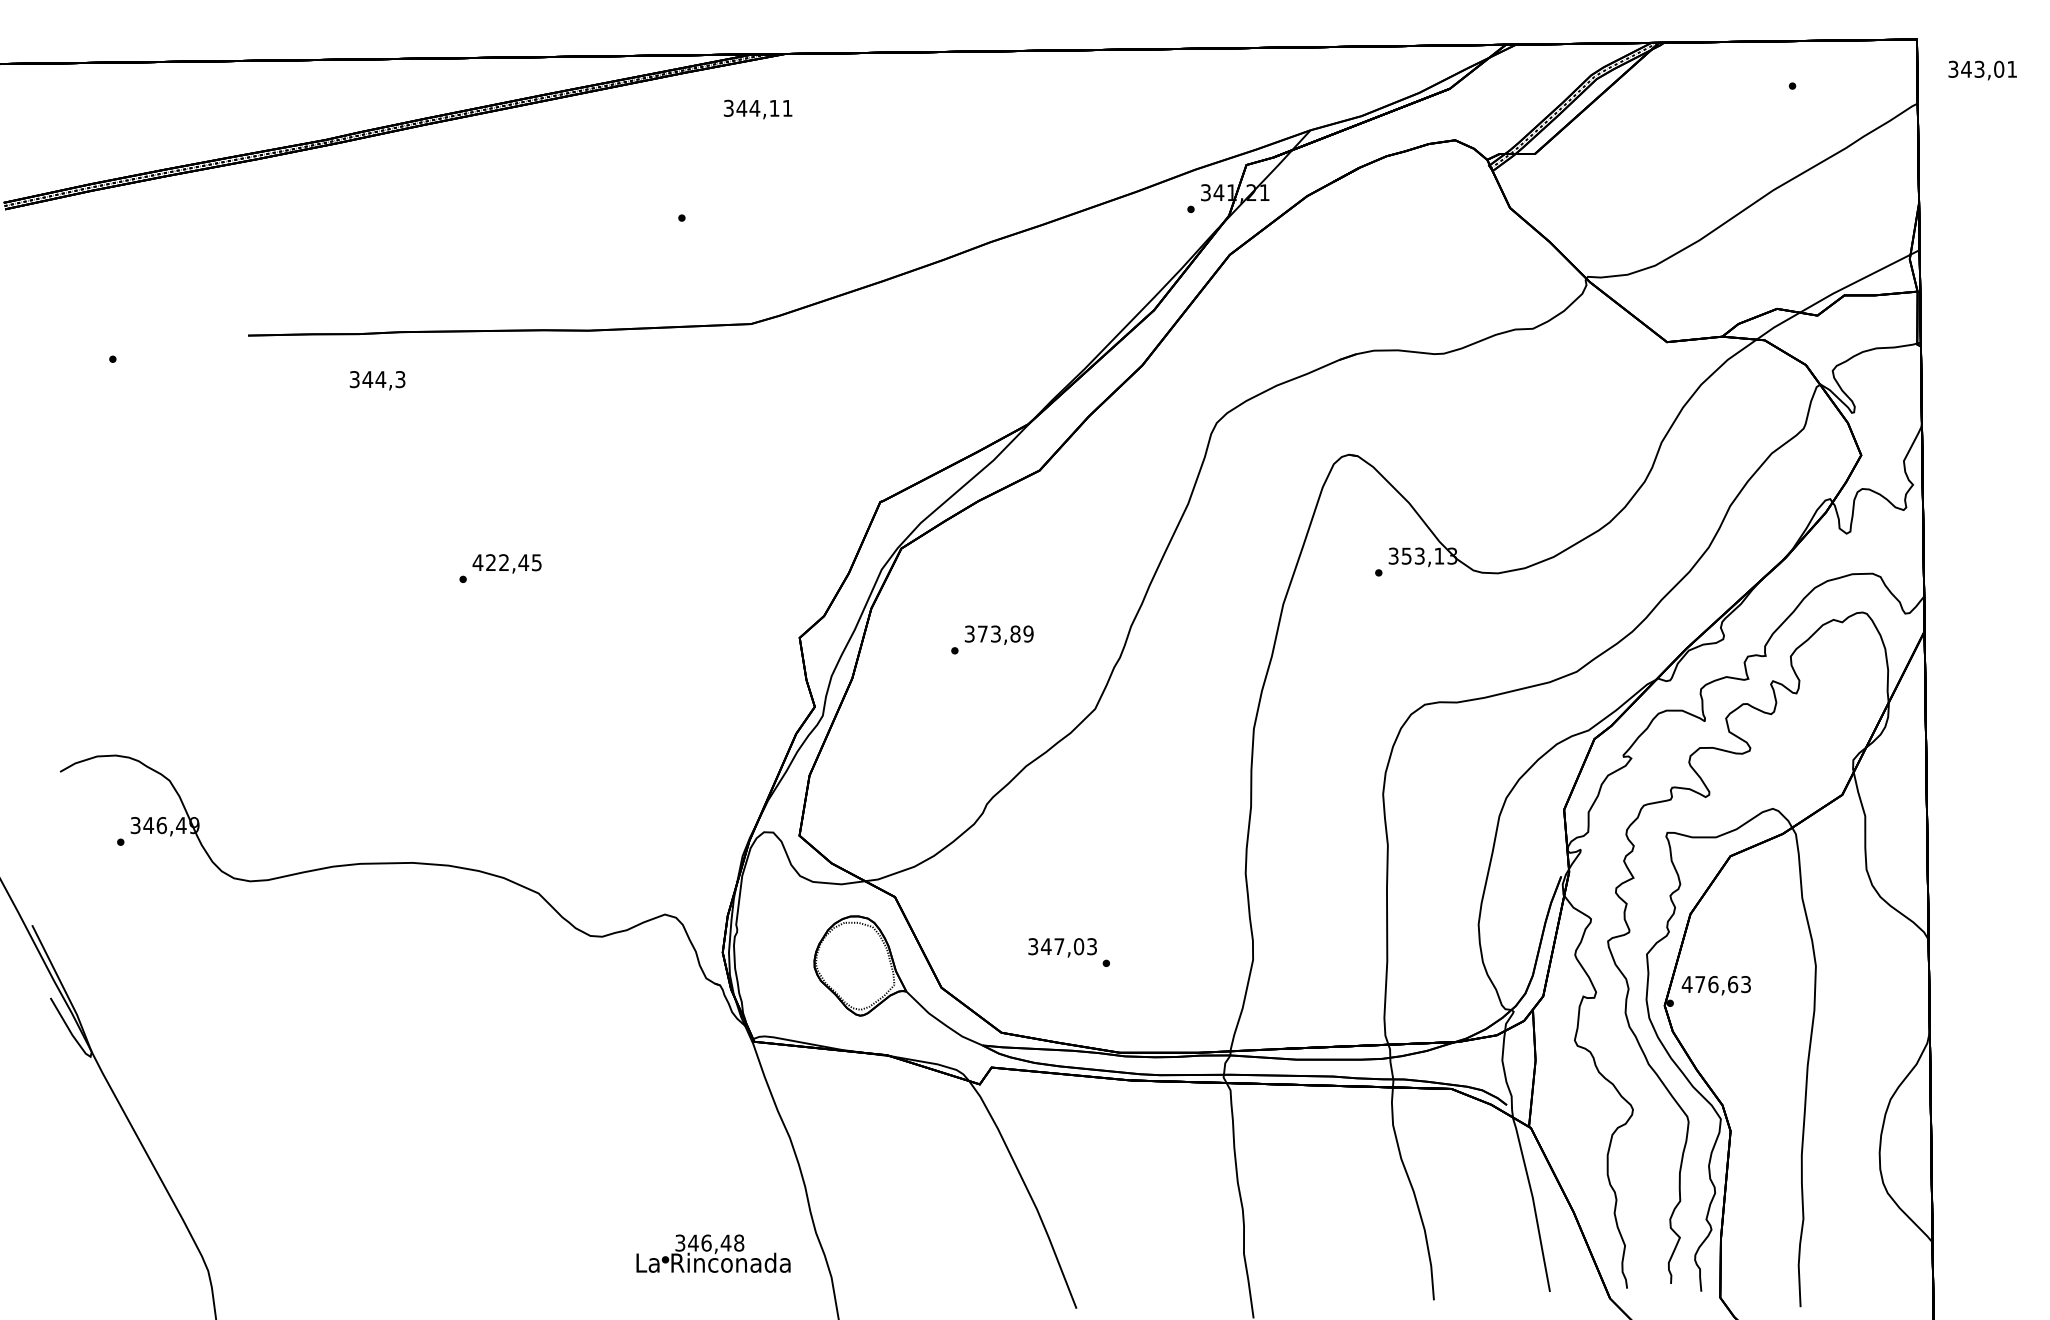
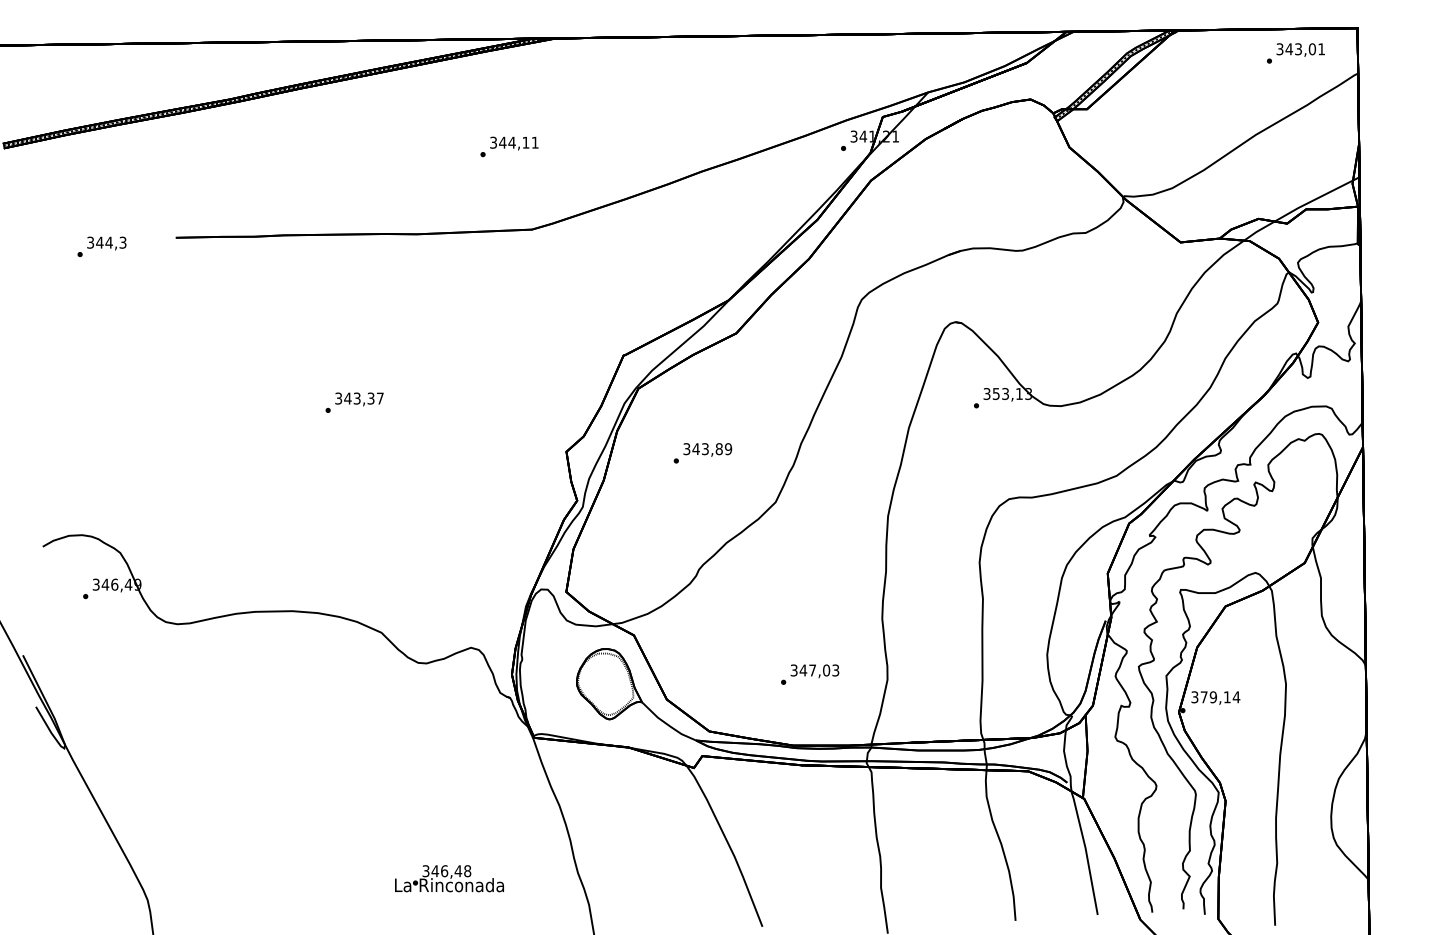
text: (1982, 70) -> (1300, 50), moved
text: (758, 109) -> (514, 143), moved
text: (377, 380) -> (106, 243), moved
text: (506, 562) -> (358, 398), 422,45 -> 343,37
text: (982, 633) -> (695, 448), 373,89 -> 343,89
text: (1062, 947) -> (814, 671), moved
text: (1716, 984) -> (1215, 697), 476,63 -> 379,14
text: (713, 1253) -> (449, 878), moved

